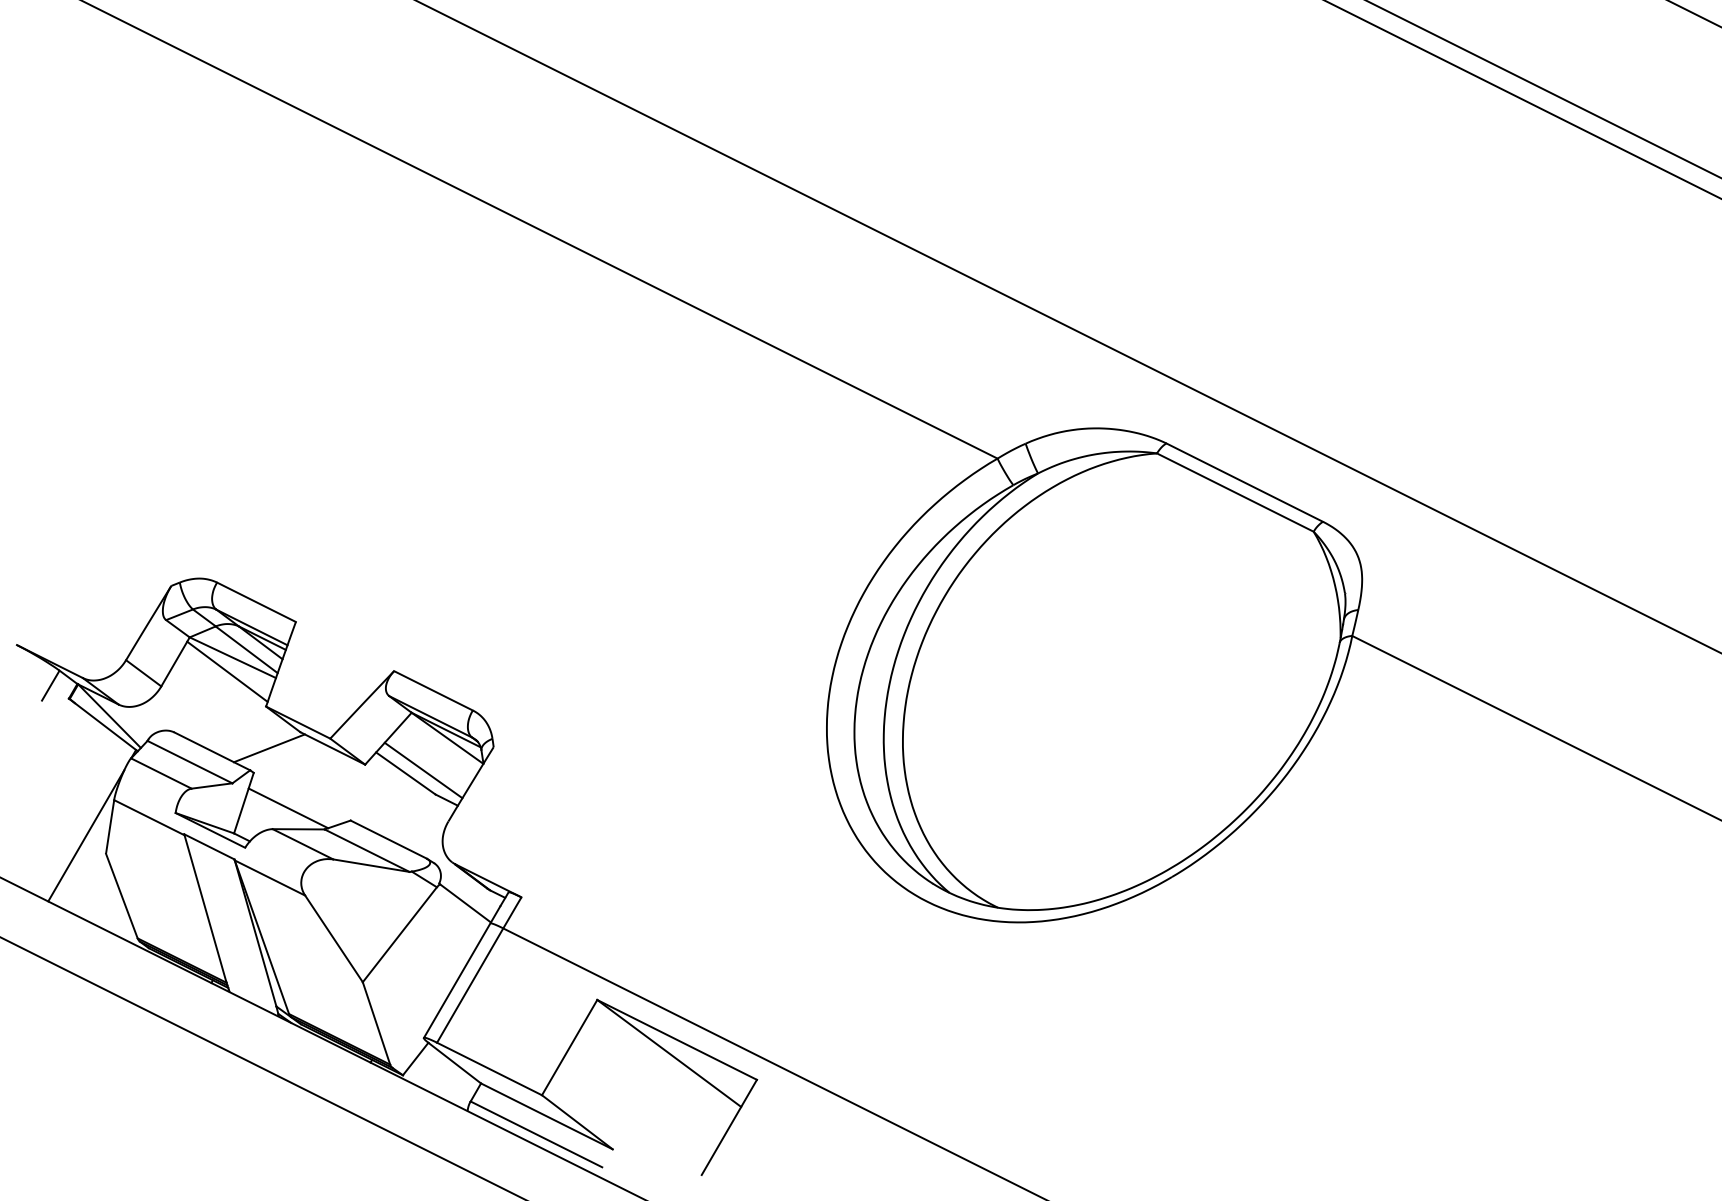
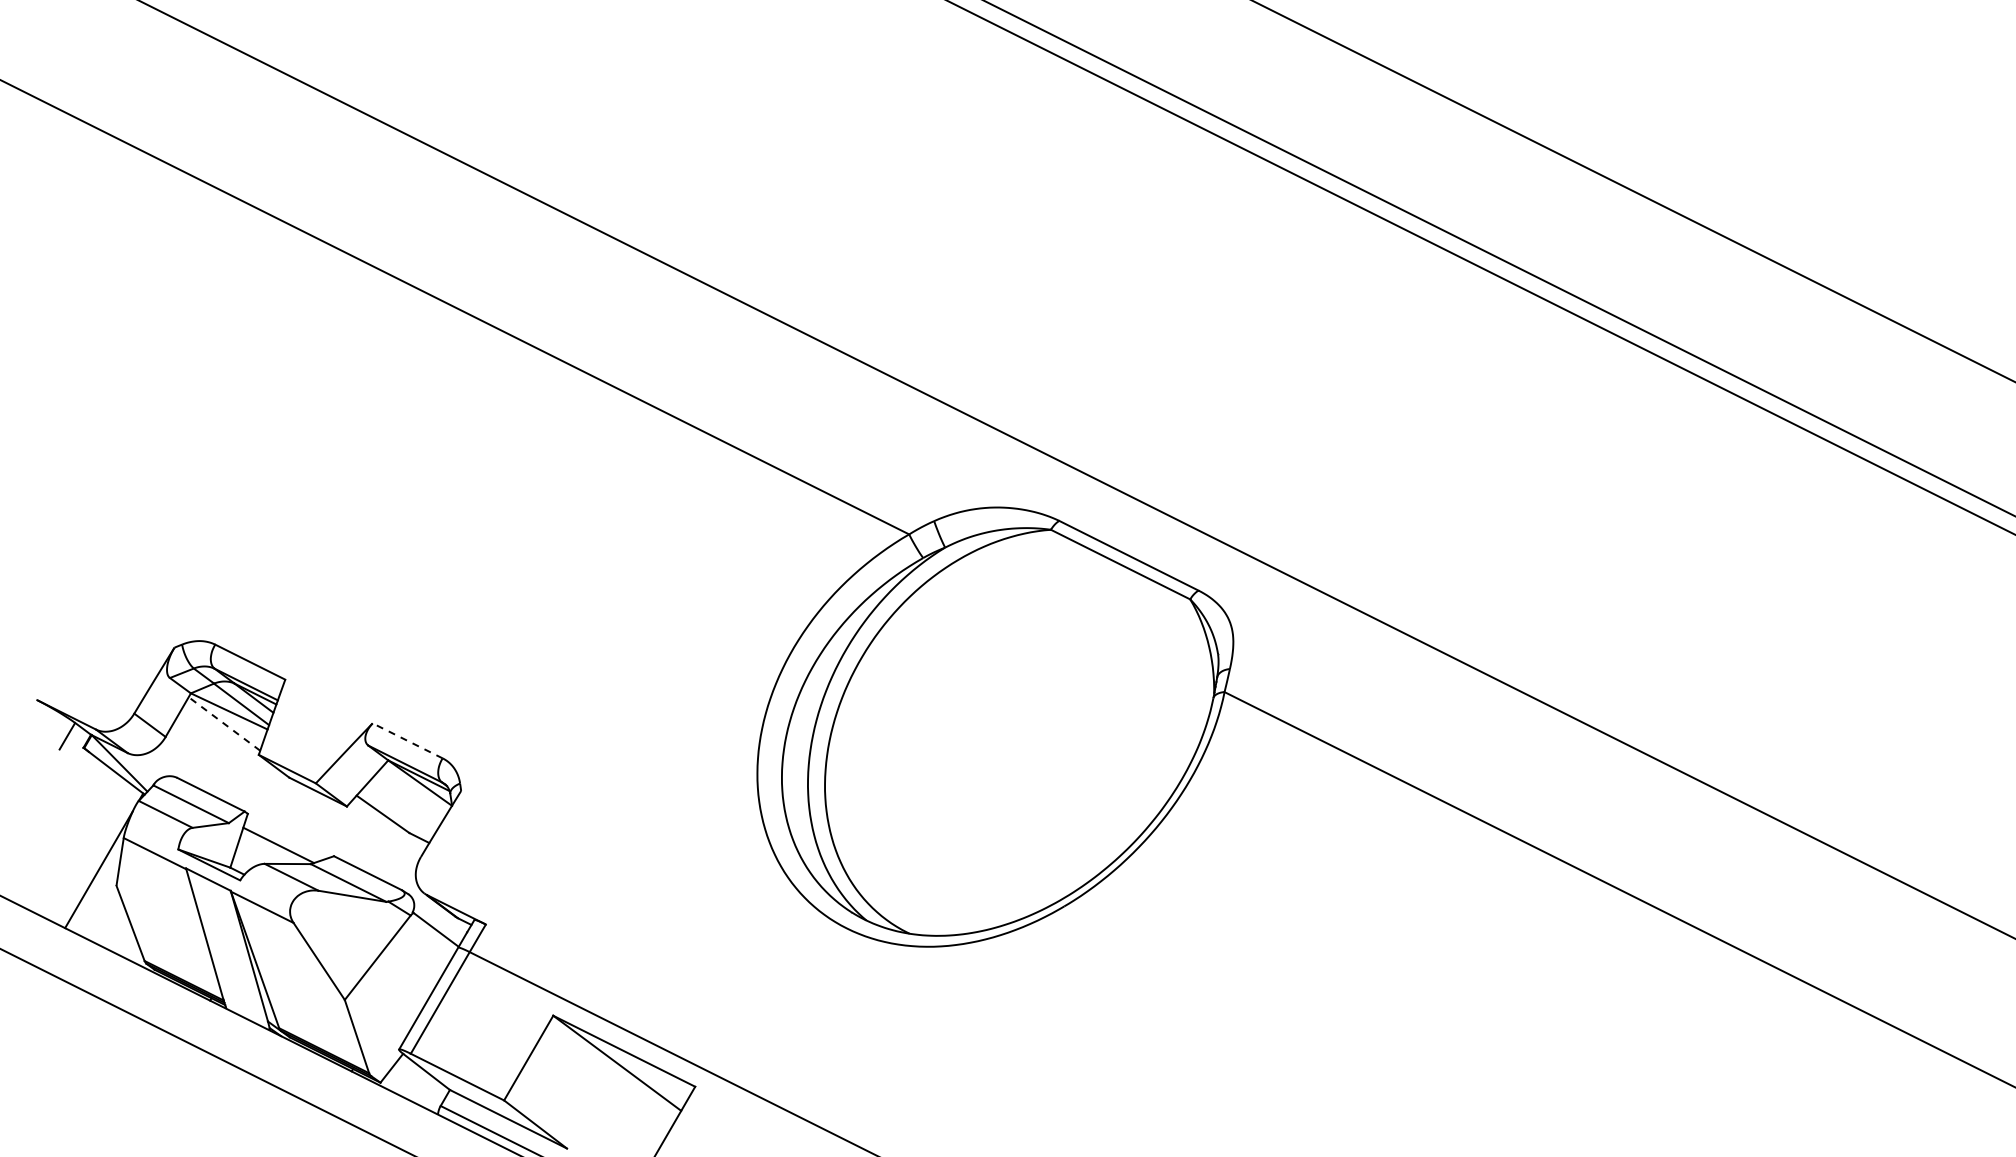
line: (227, 671) -> (224, 723), solid -> dashed
line: (433, 690) -> (407, 740), solid -> dashed
line: (269, 747) -> (261, 791), removed
line: (423, 770) -> (398, 811), removed

